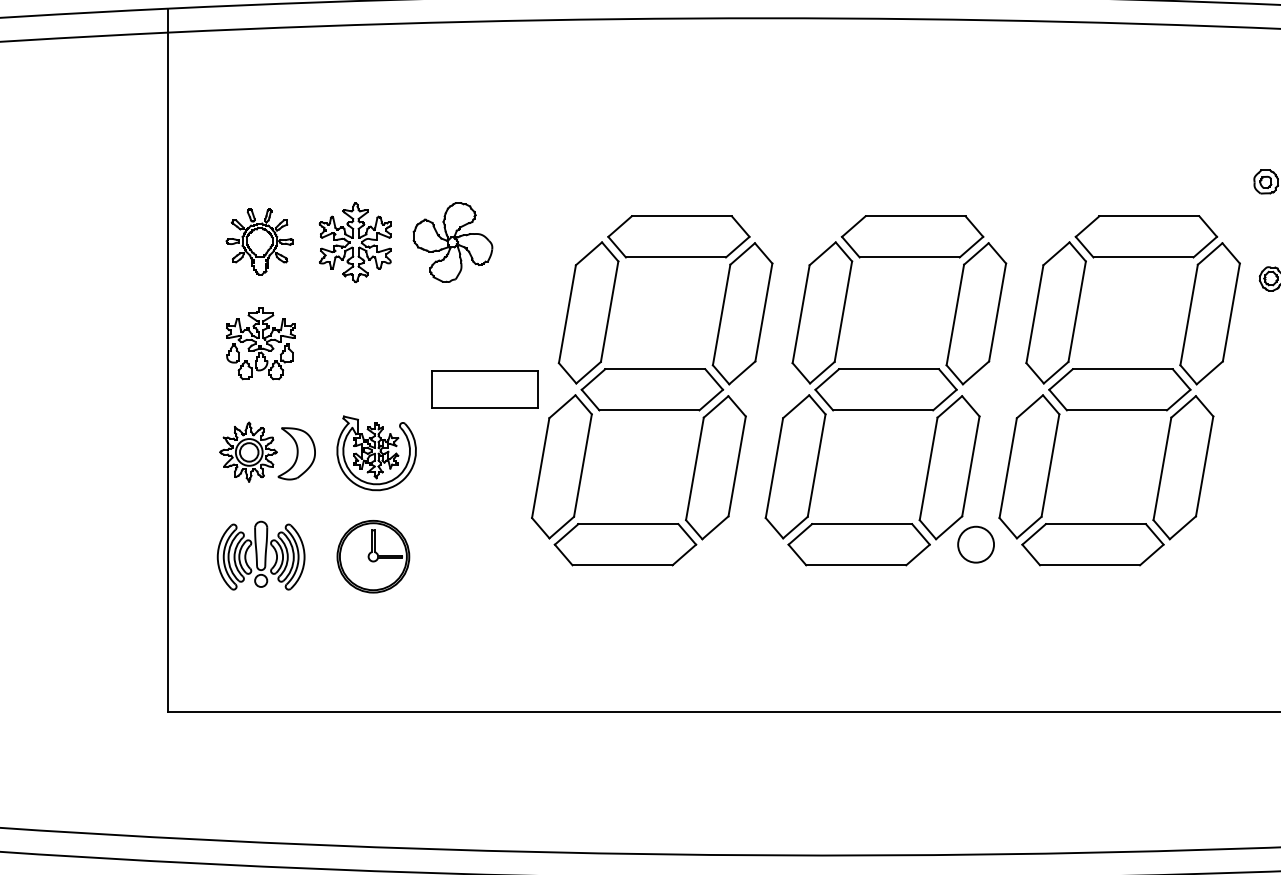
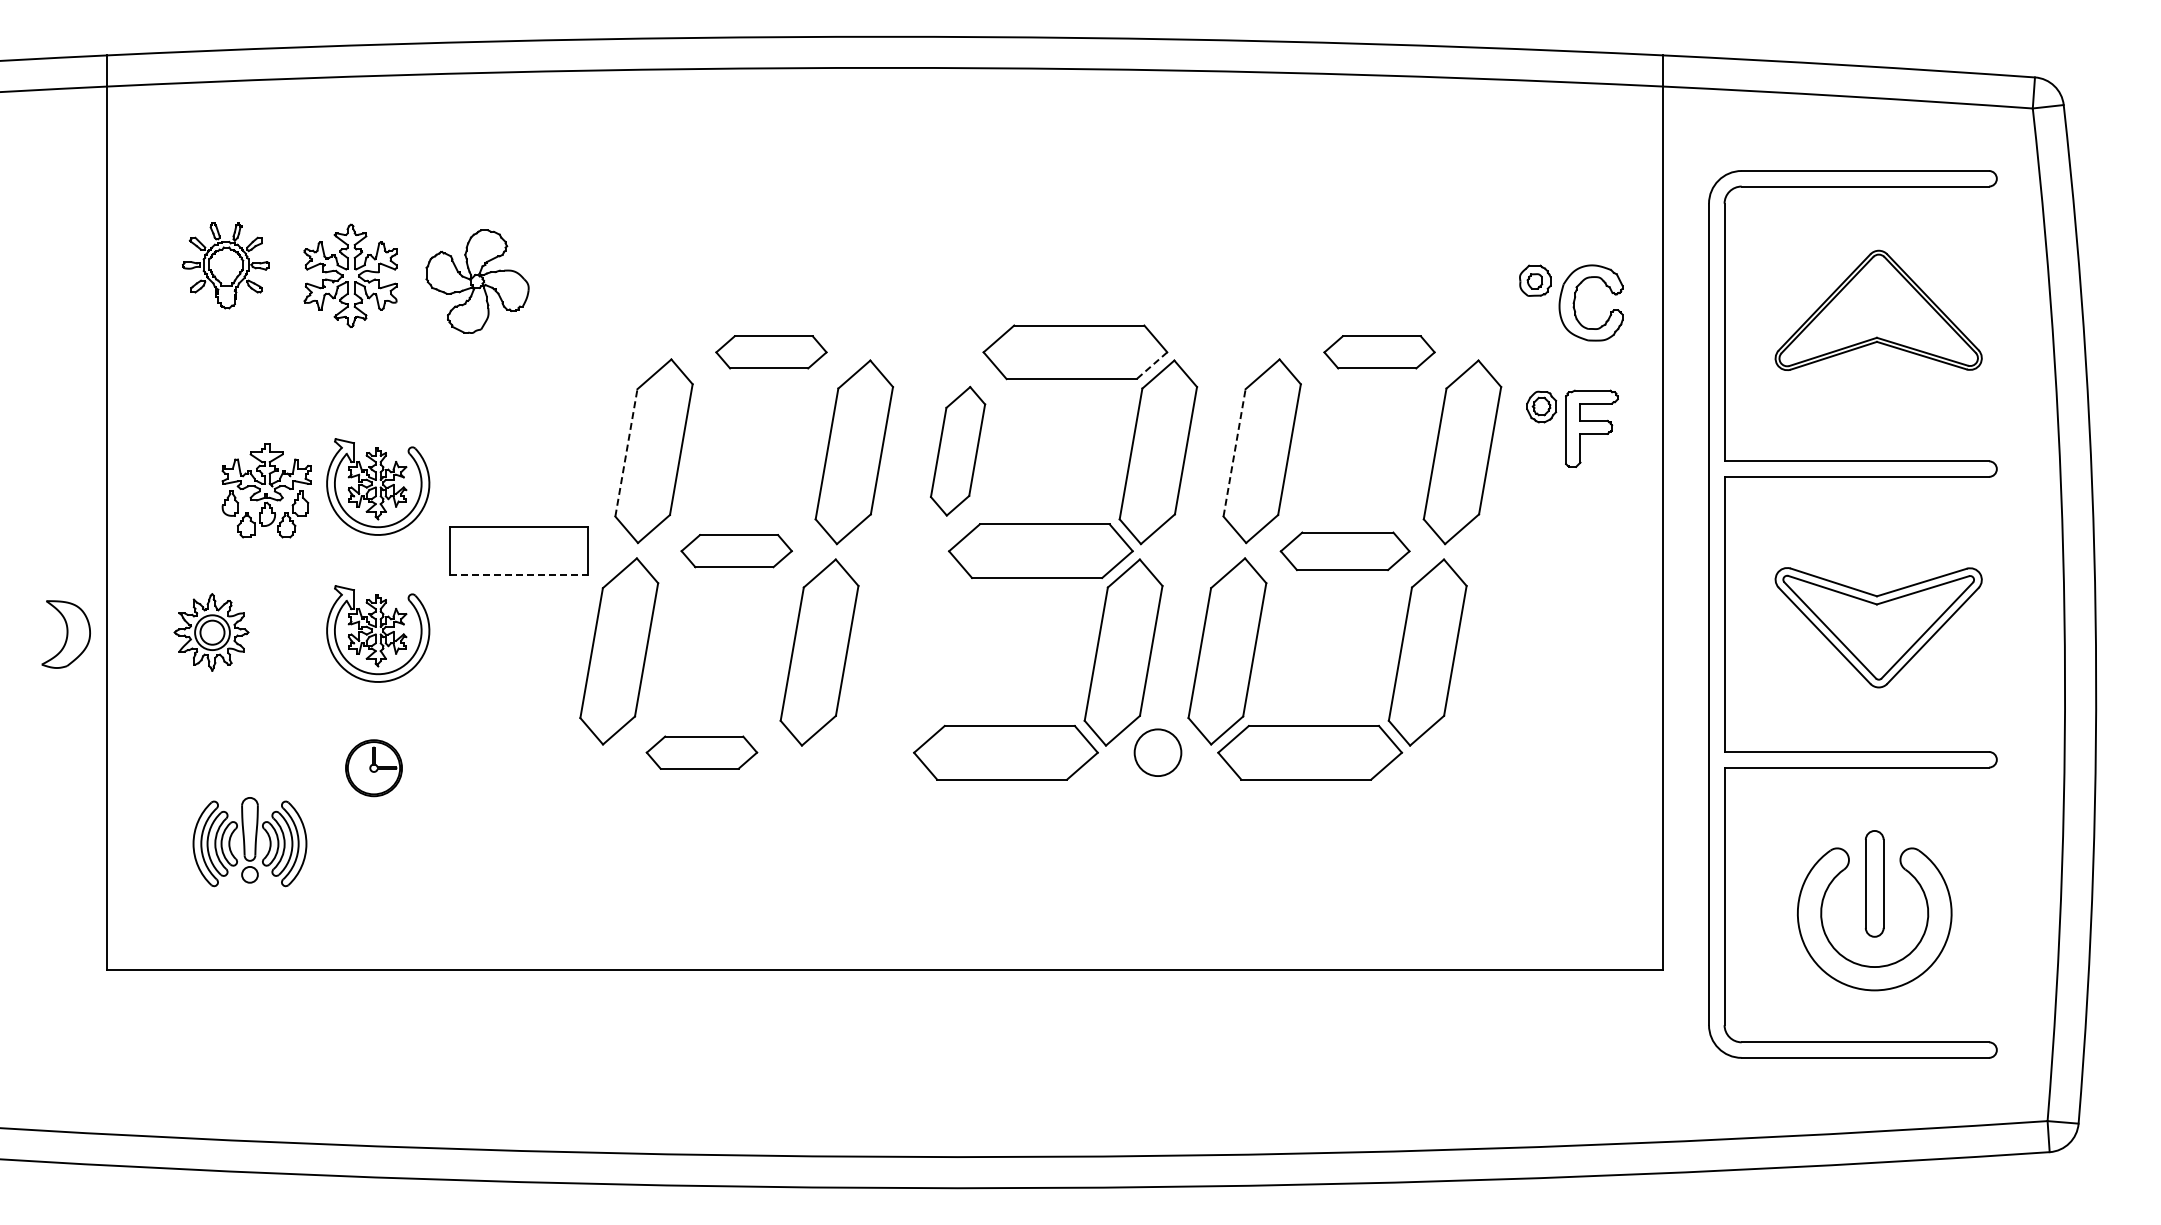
part: (678, 237) -> (771, 352), size x0.6
part: (1146, 237) -> (1379, 352), size x0.6
part: (259, 241) -> (225, 265), moved
part: (355, 242) -> (350, 275), moved
part: (452, 242) -> (477, 281), moved
line: (971, 247) -> (1151, 366), solid -> dashed
line: (567, 313) -> (626, 452), solid -> dashed
part: (821, 313) -> (957, 451), size x0.7
line: (1034, 313) -> (1234, 452), solid -> dashed
part: (376, 340) -> (378, 486), added
part: (260, 343) -> (266, 490), moved
part: (652, 389) -> (736, 550), size x0.6
part: (1120, 390) -> (1345, 551), size x0.7
line: (484, 408) -> (518, 575), solid -> dashed
part: (296, 453) -> (65, 634), moved
part: (795, 466) -> (923, 651), removed
part: (625, 544) -> (701, 752), size x0.6
part: (260, 556) -> (249, 842), moved
part: (373, 556) -> (373, 767), size x0.6

